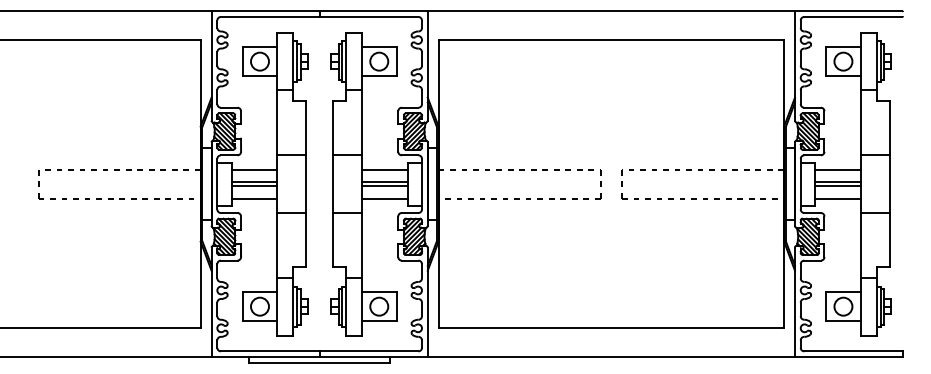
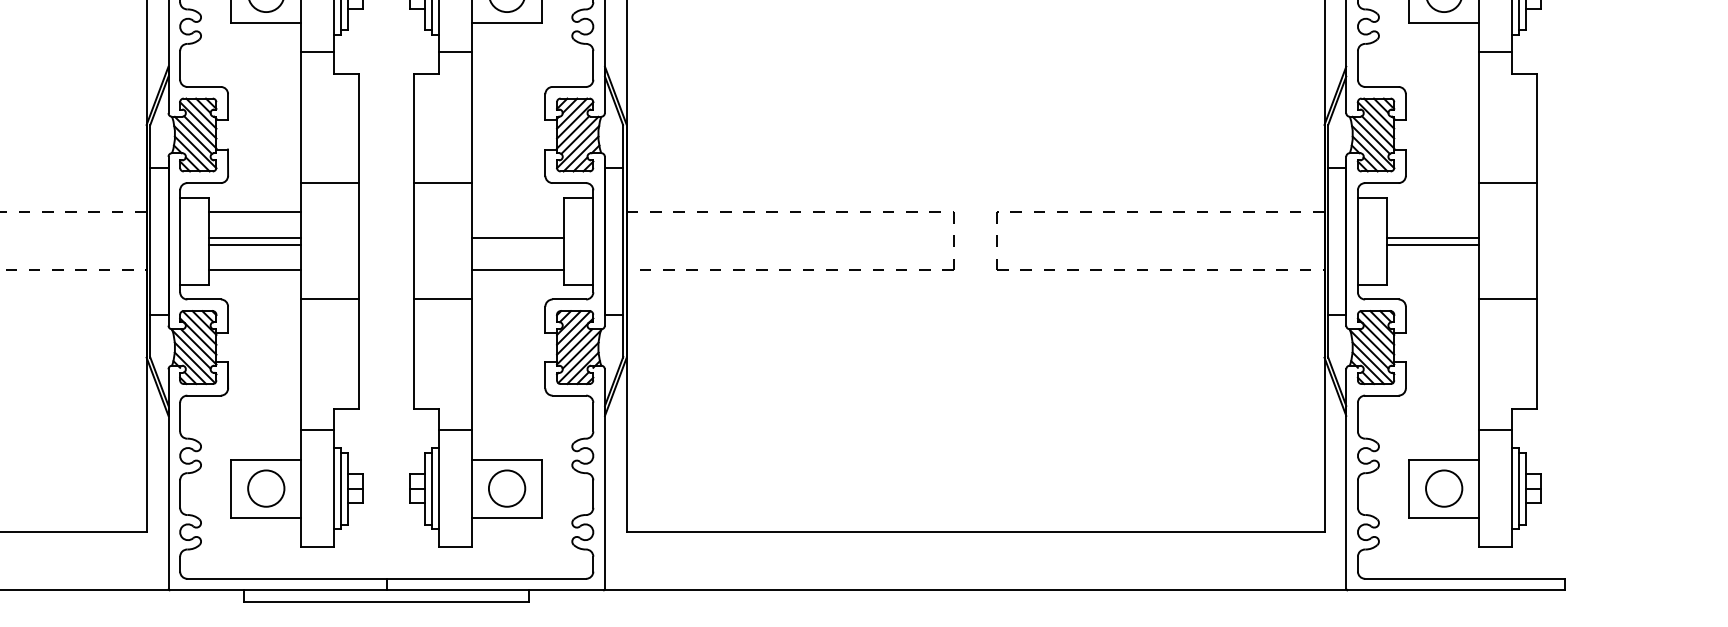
line: (384, 169) -> (517, 211), removed
line: (837, 169) -> (1432, 211), removed
line: (384, 185) -> (517, 243), removed
line: (837, 198) -> (1432, 270), removed

